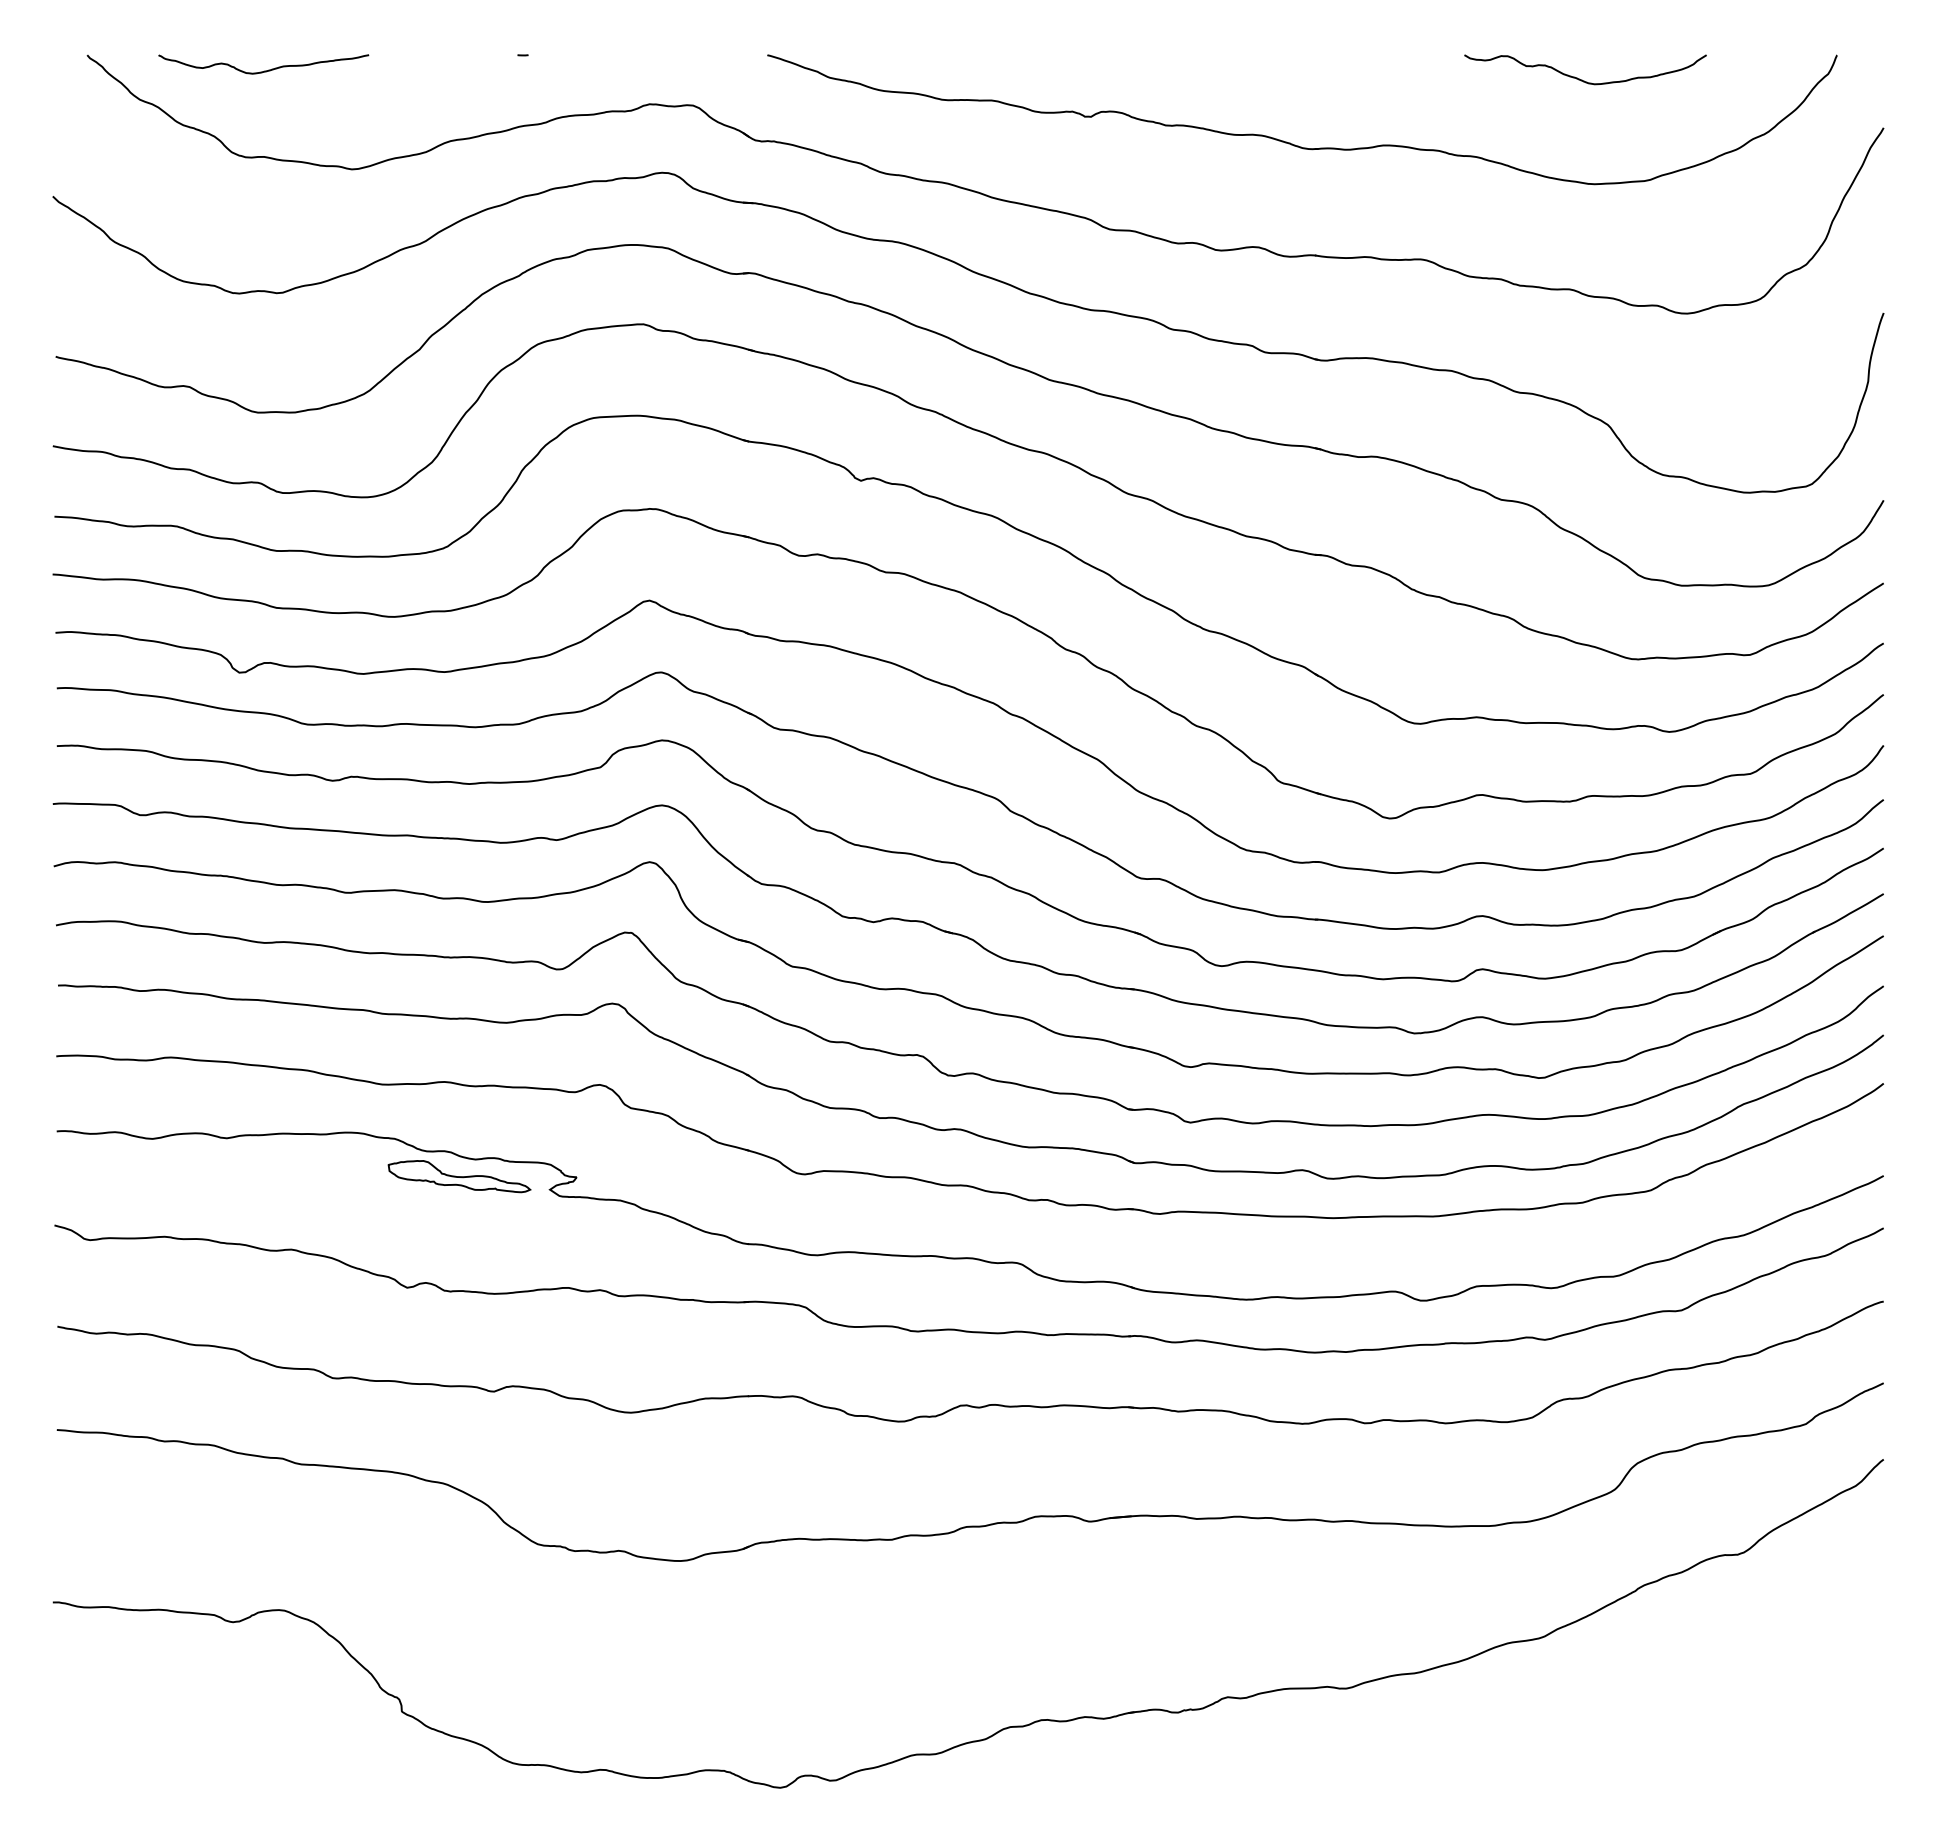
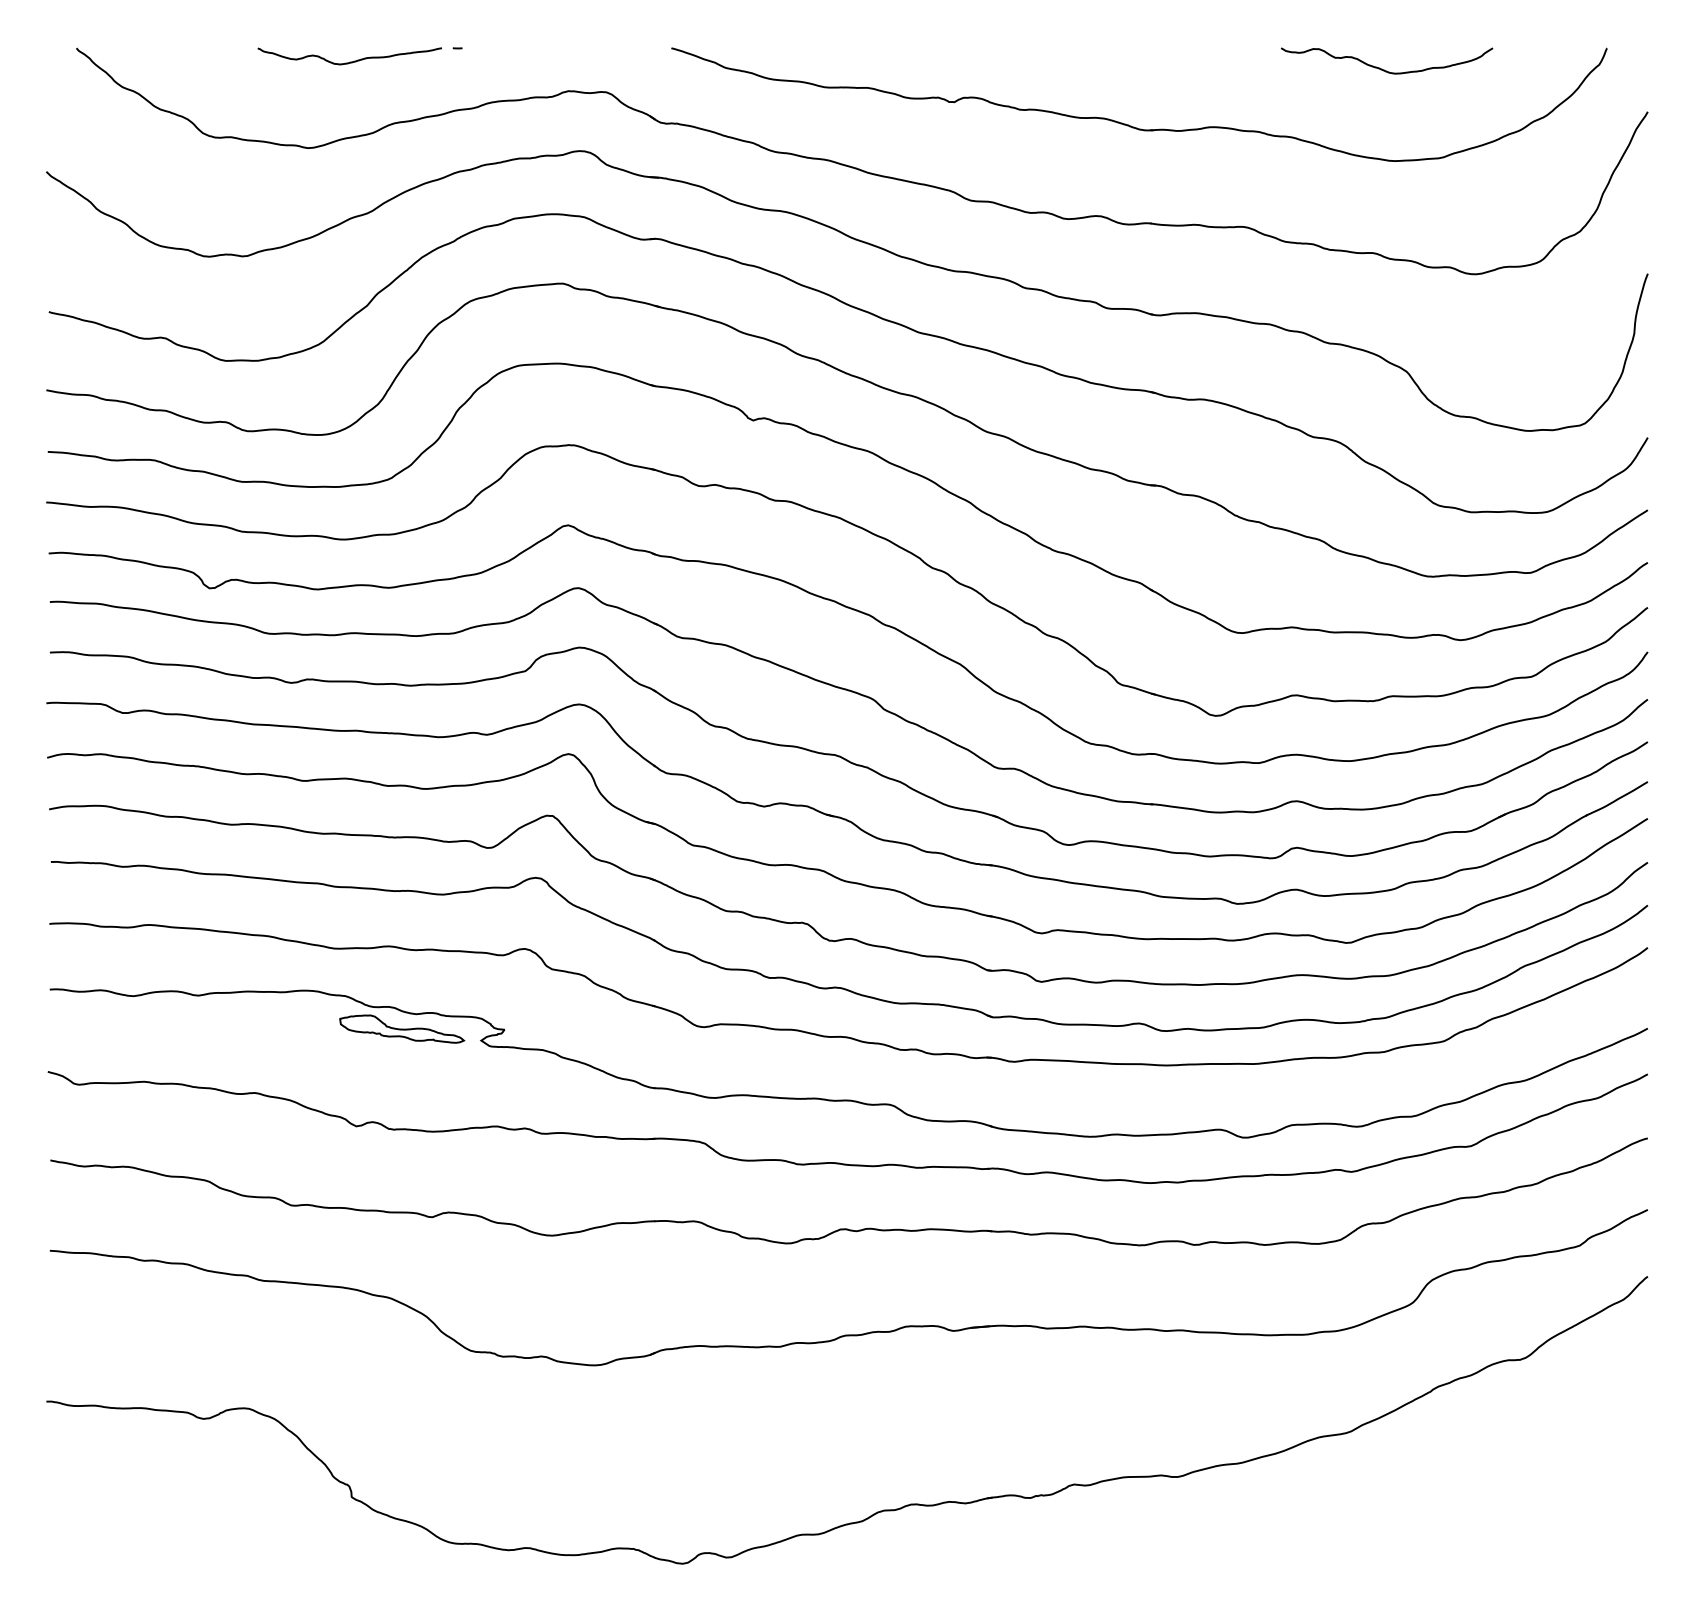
curve: (264, 70) -> (350, 61), moved

